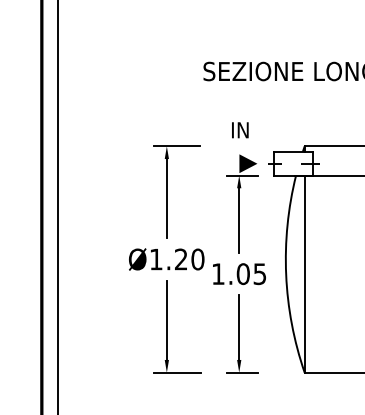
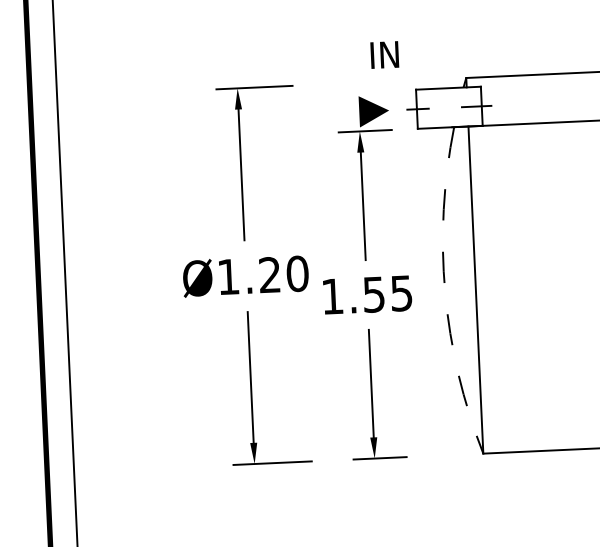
text: (240, 130) -> (385, 55), moved
text: (242, 274) -> (372, 295), 1.05 -> 1.55
arc: (286, 274) -> (445, 292), solid -> dashed

